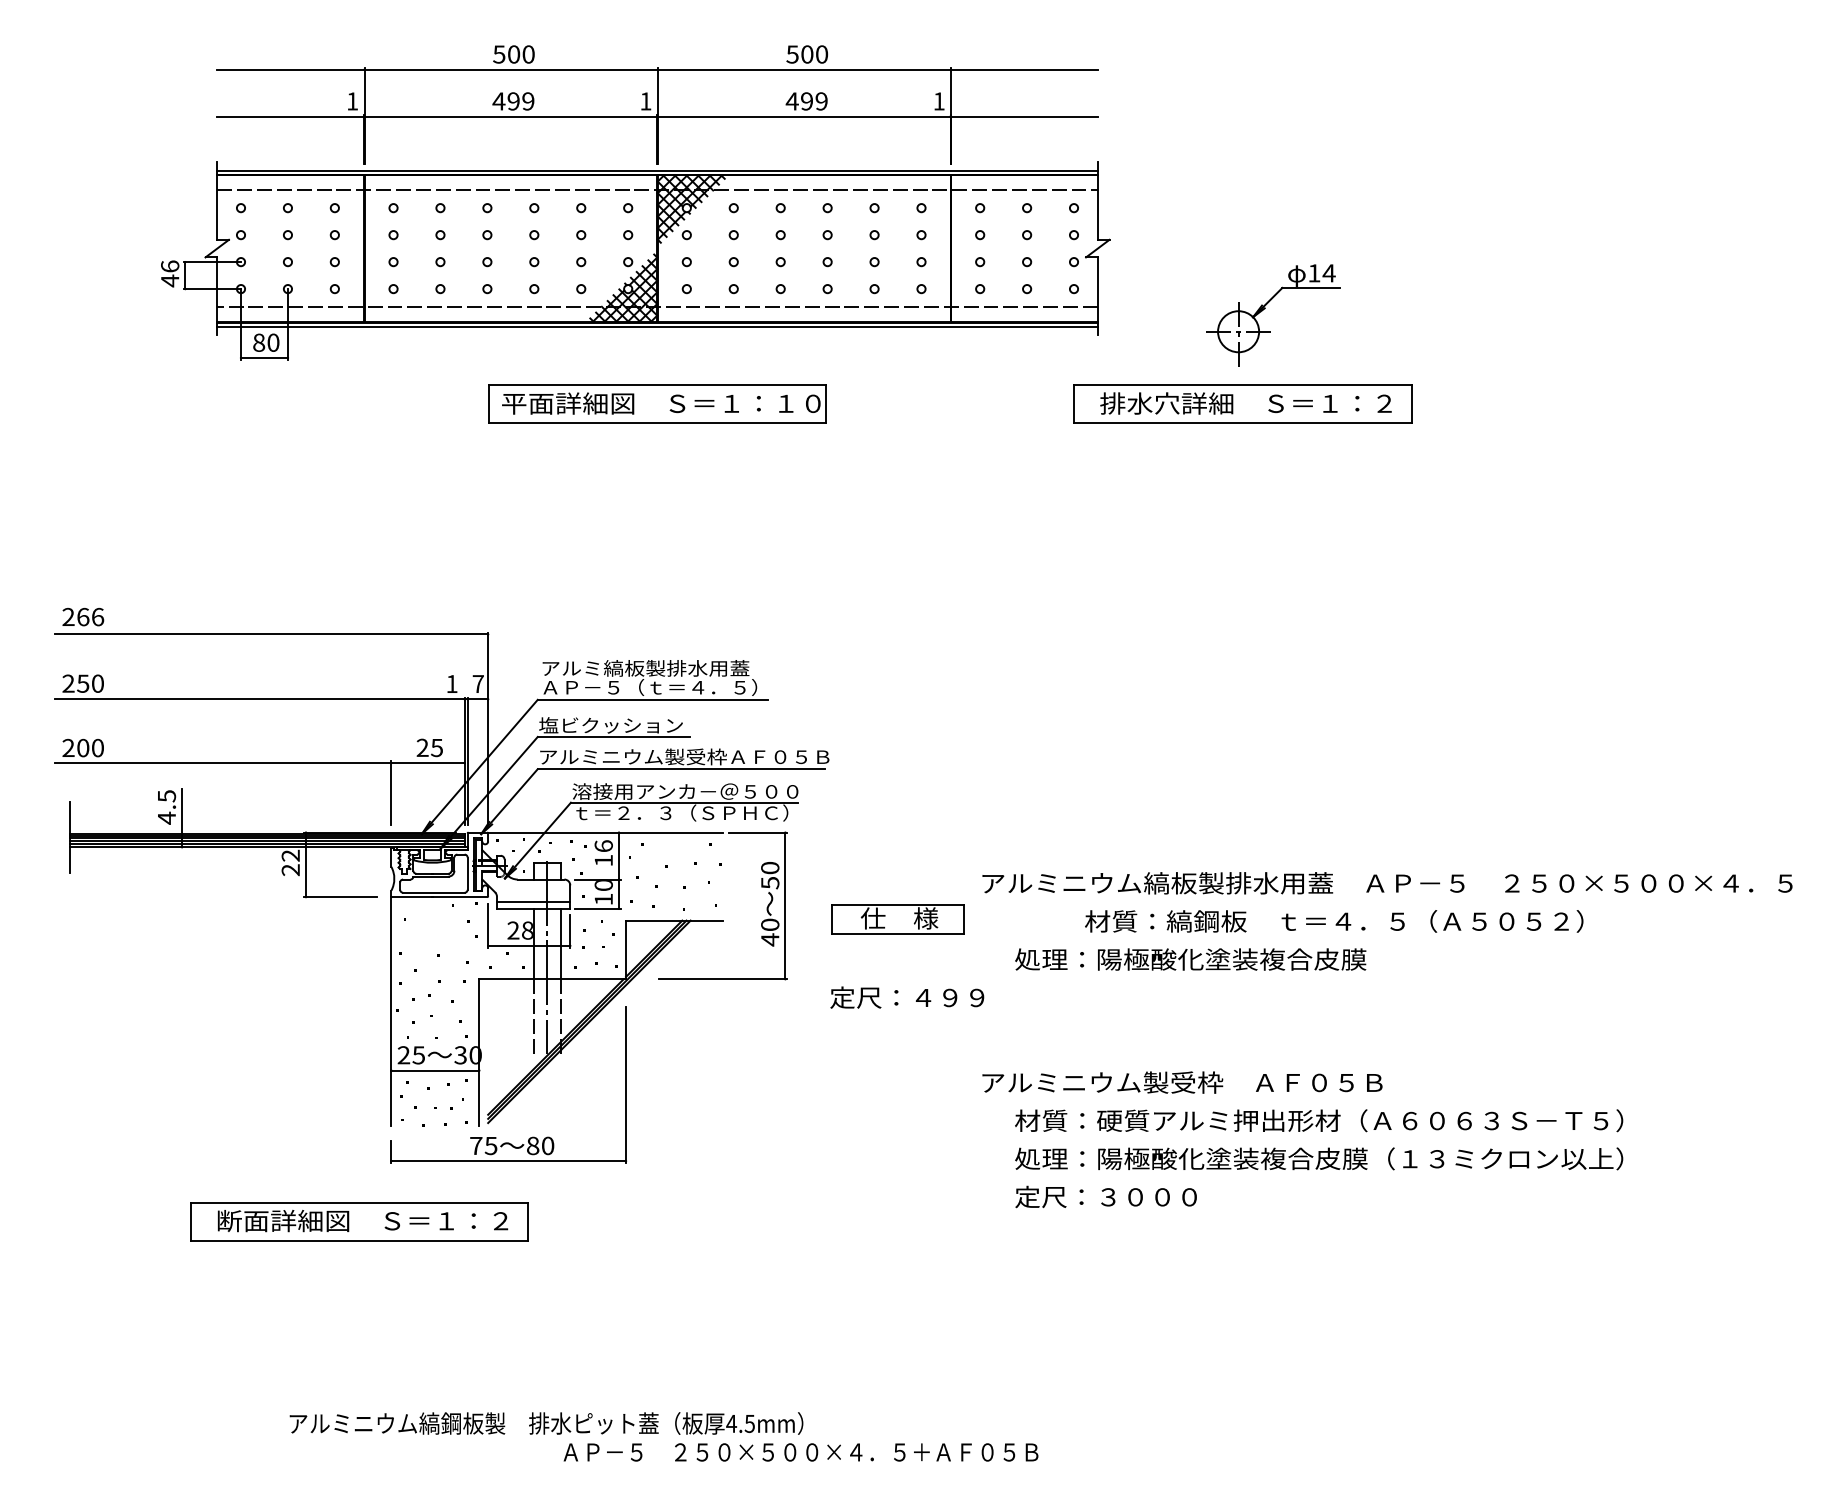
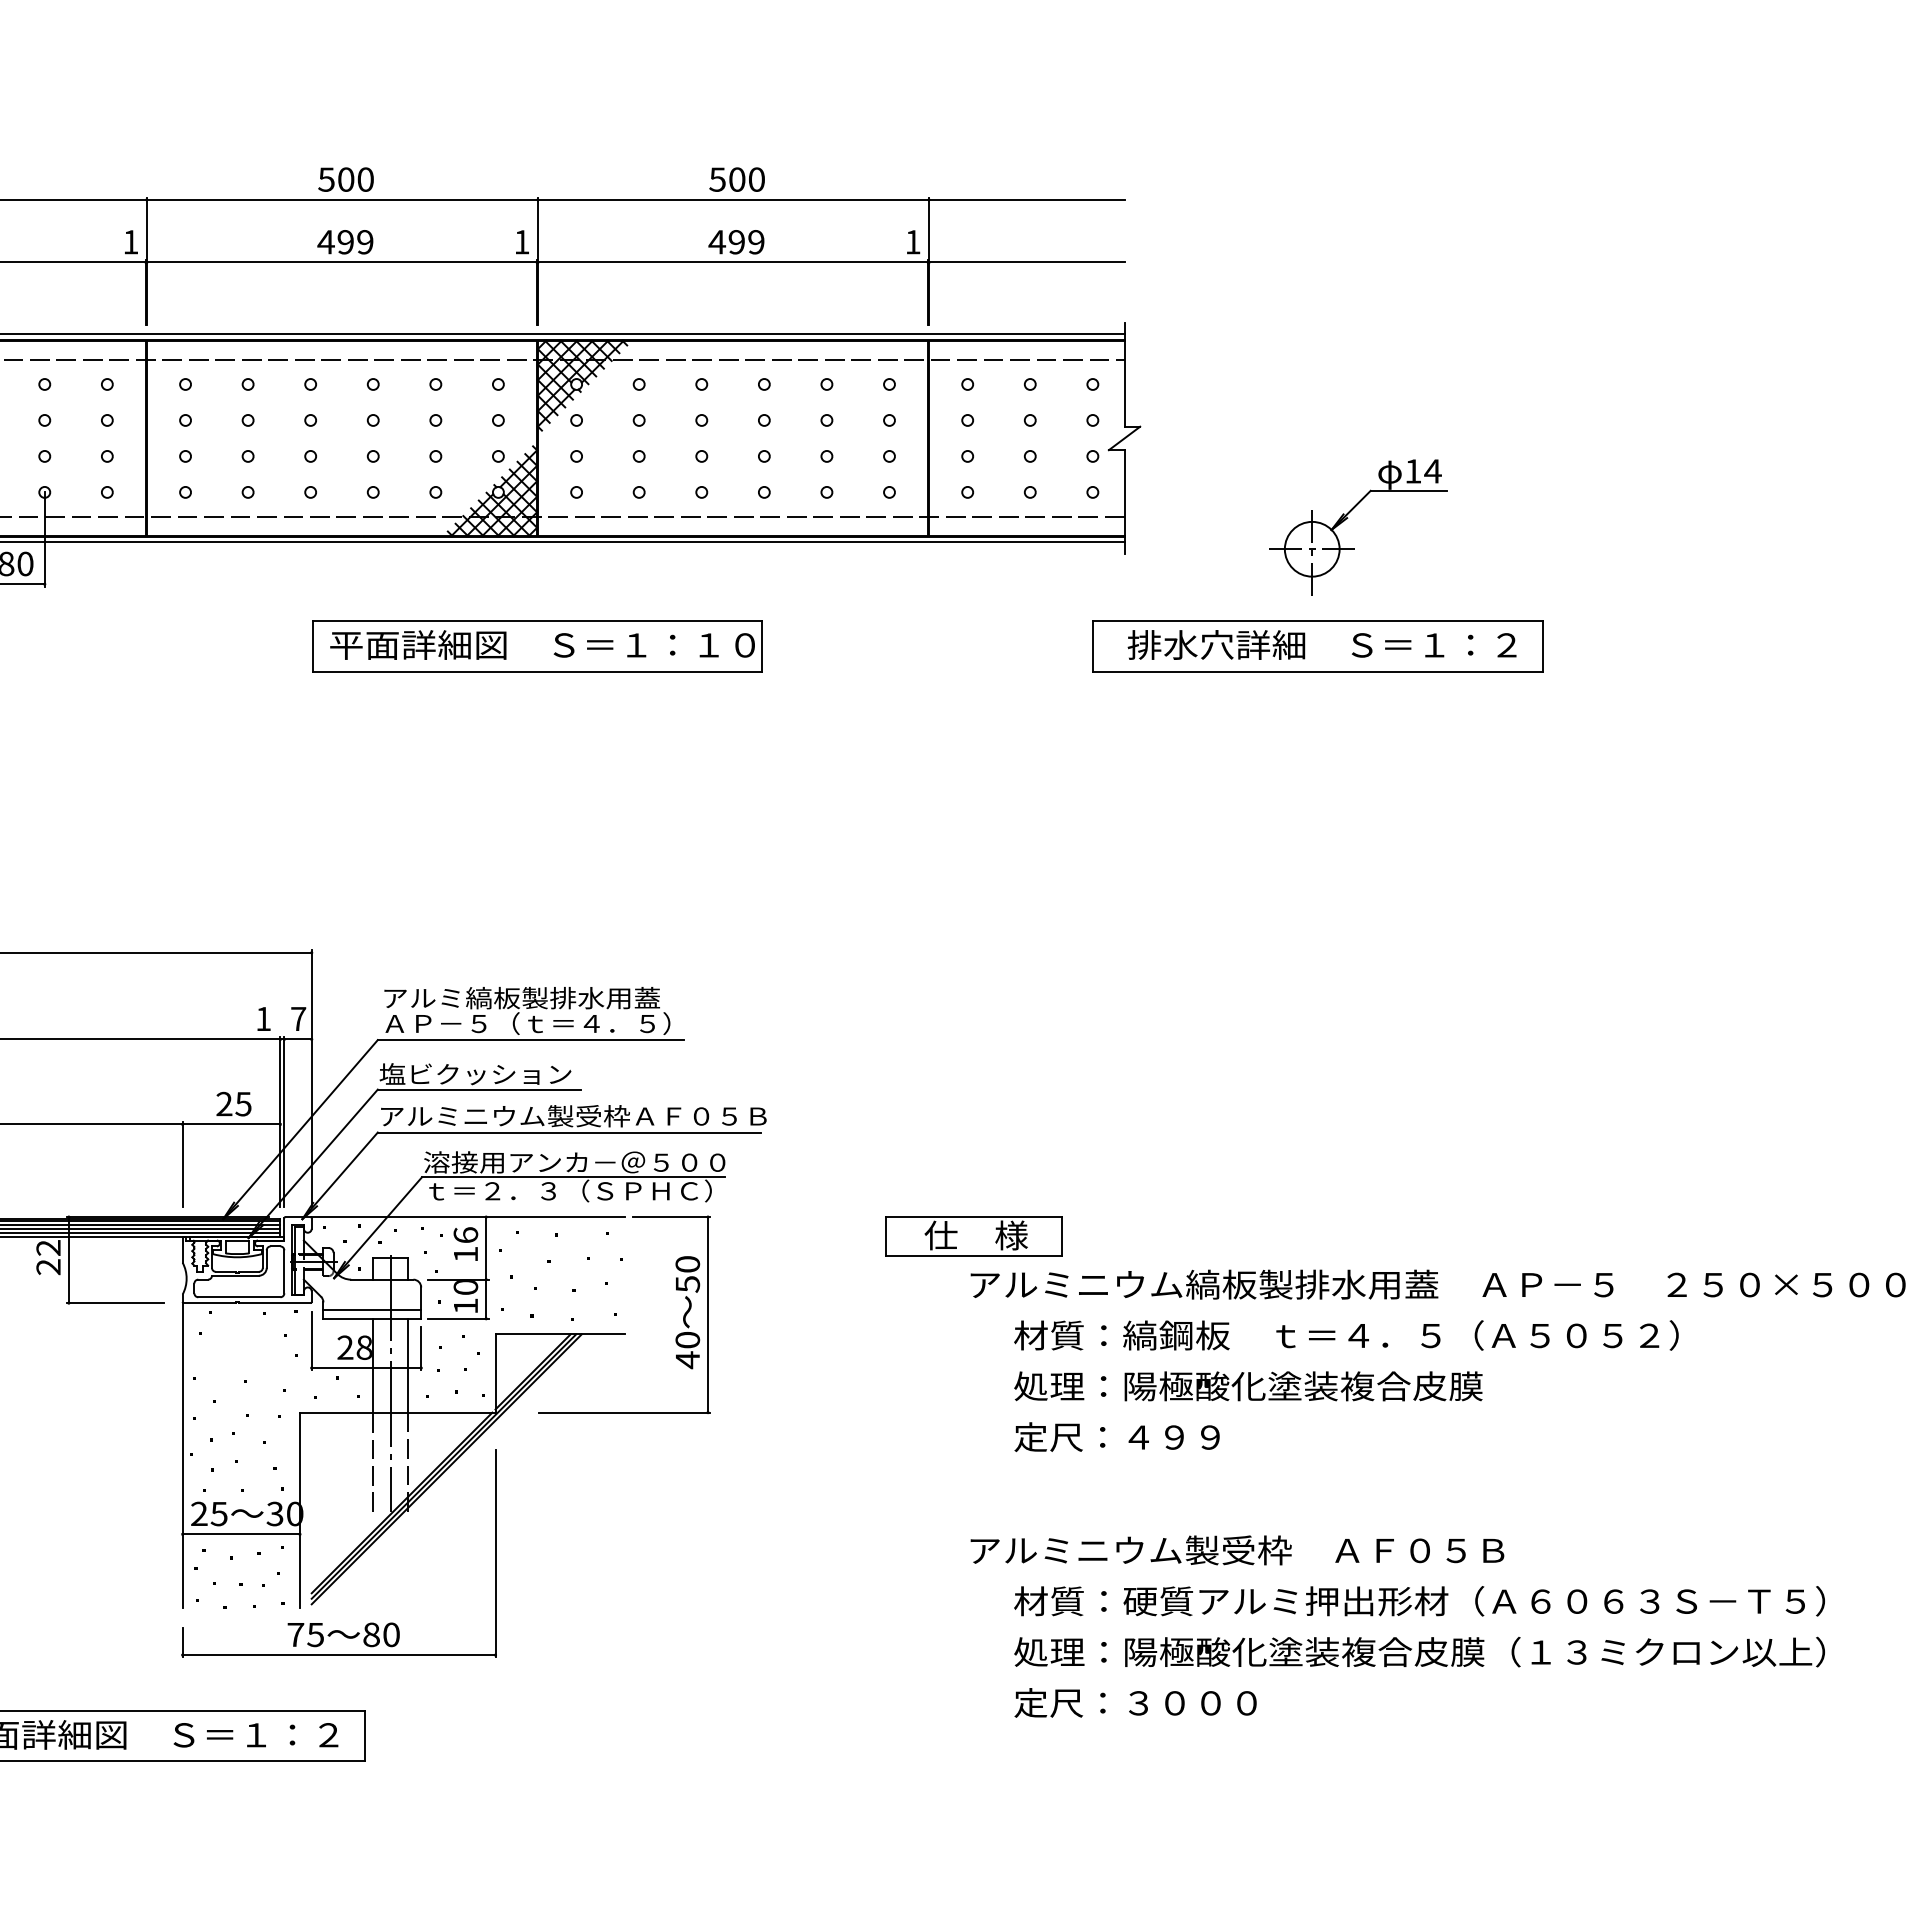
part: (897, 919) -> (973, 1236), moved
text: (1334, 921) -> (1346, 1335), moved
text: (907, 997) -> (1117, 1436), moved

